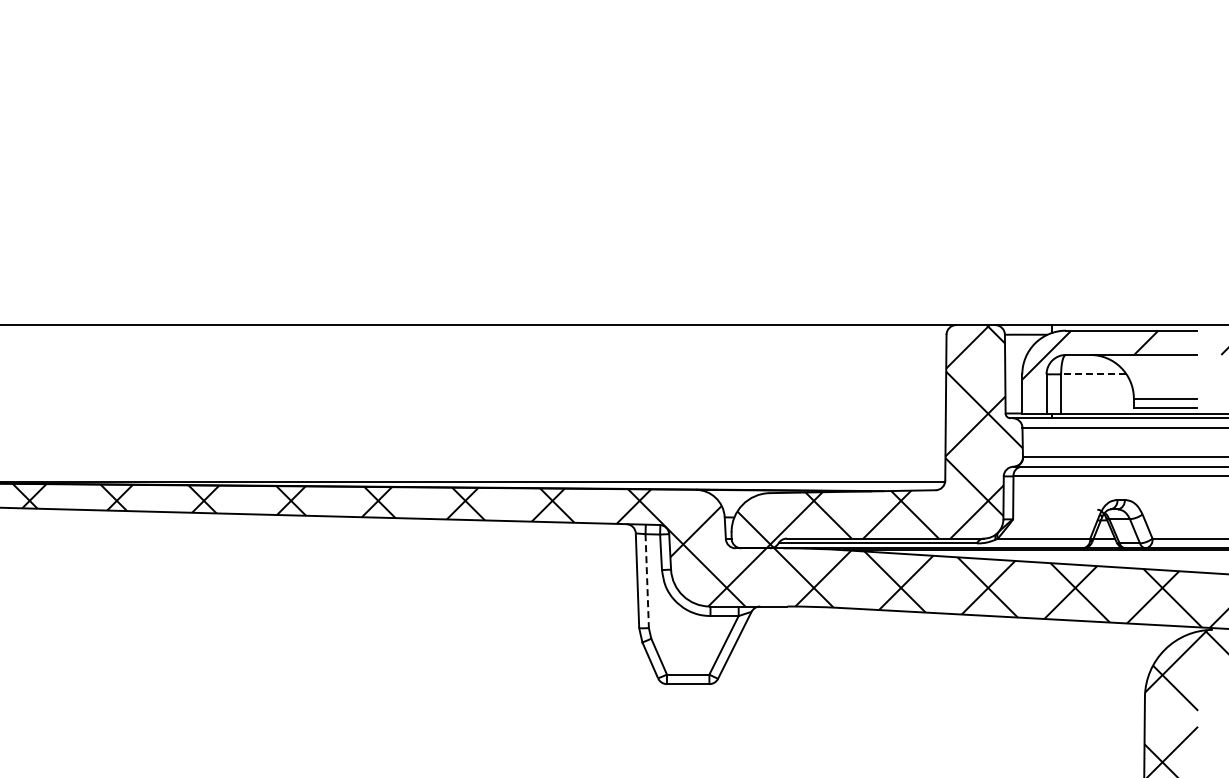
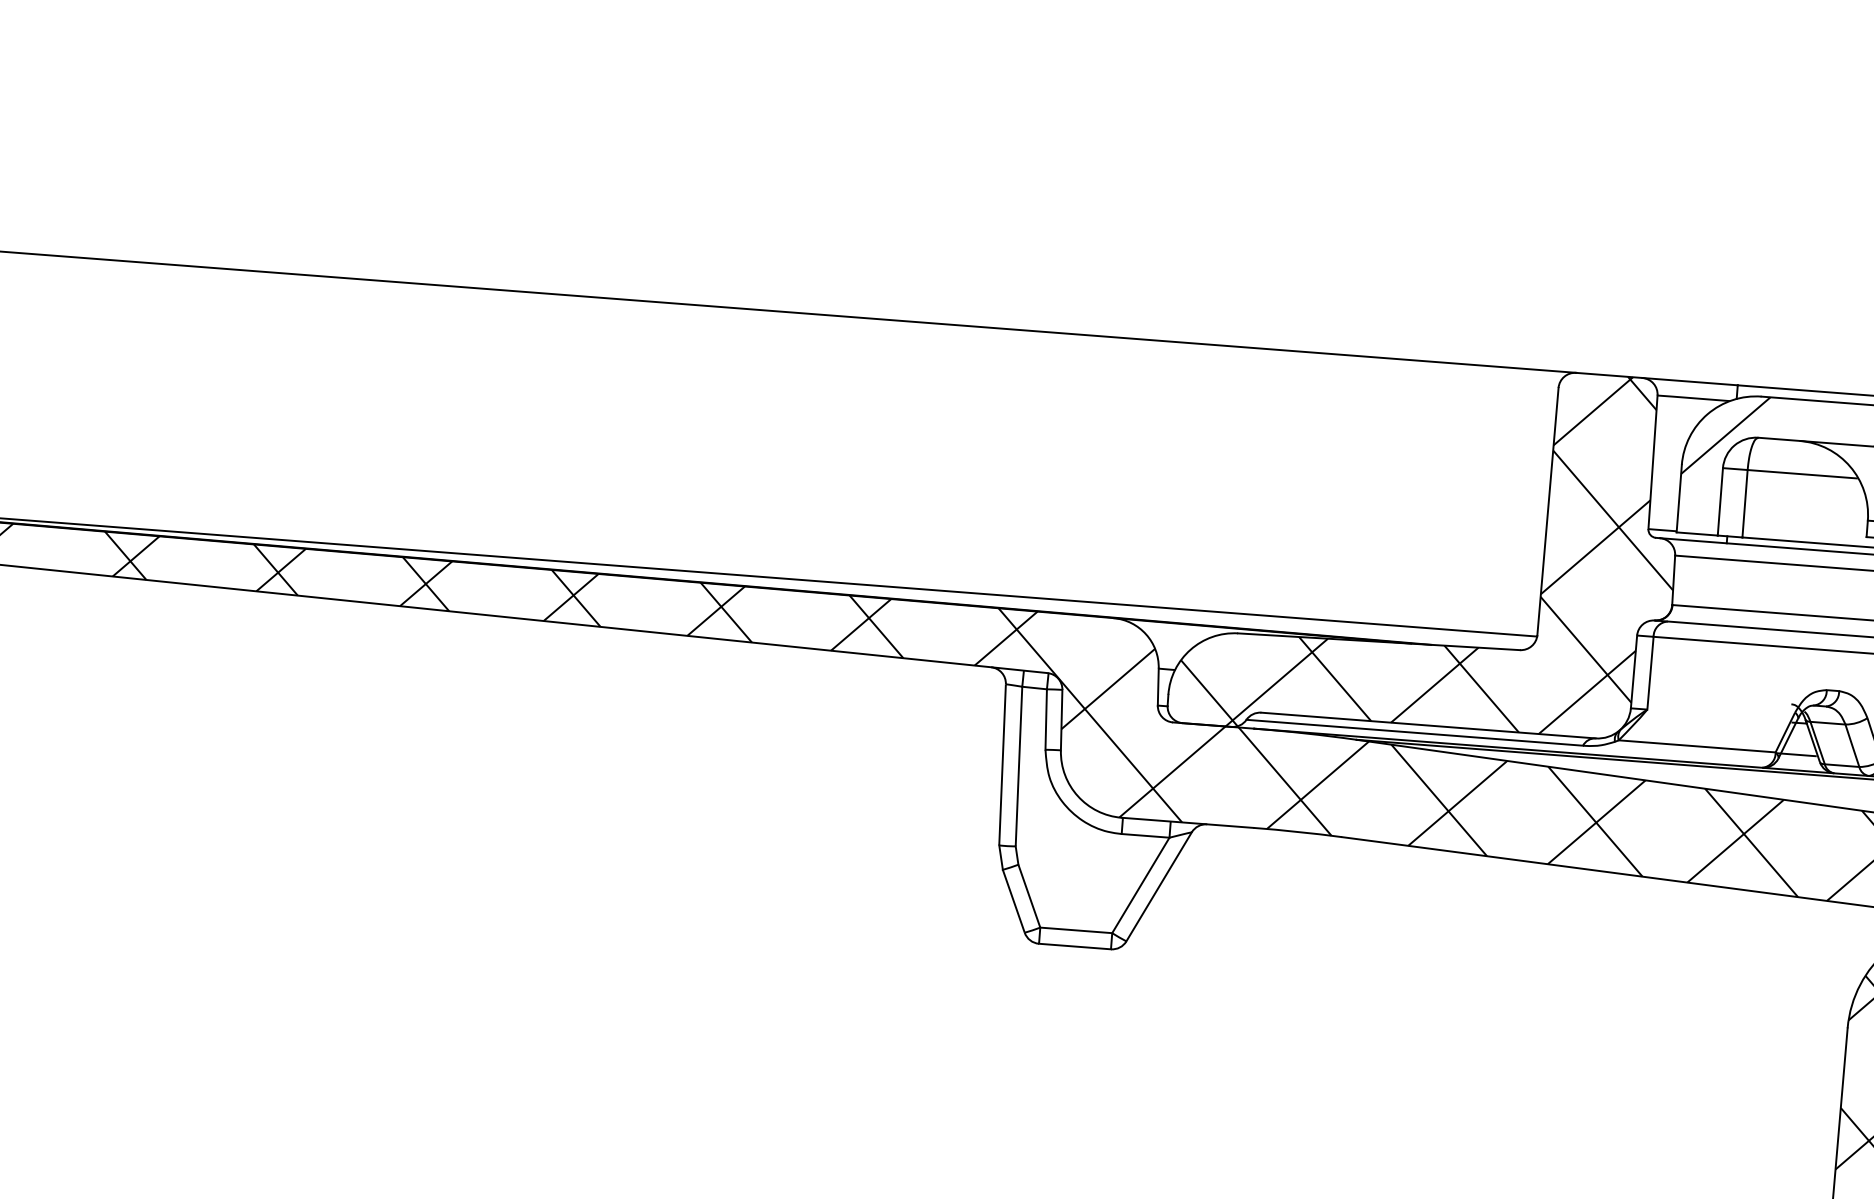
line: (1092, 374) -> (1800, 474), dashed -> solid
line: (647, 580) -> (1019, 765), dashed -> solid

